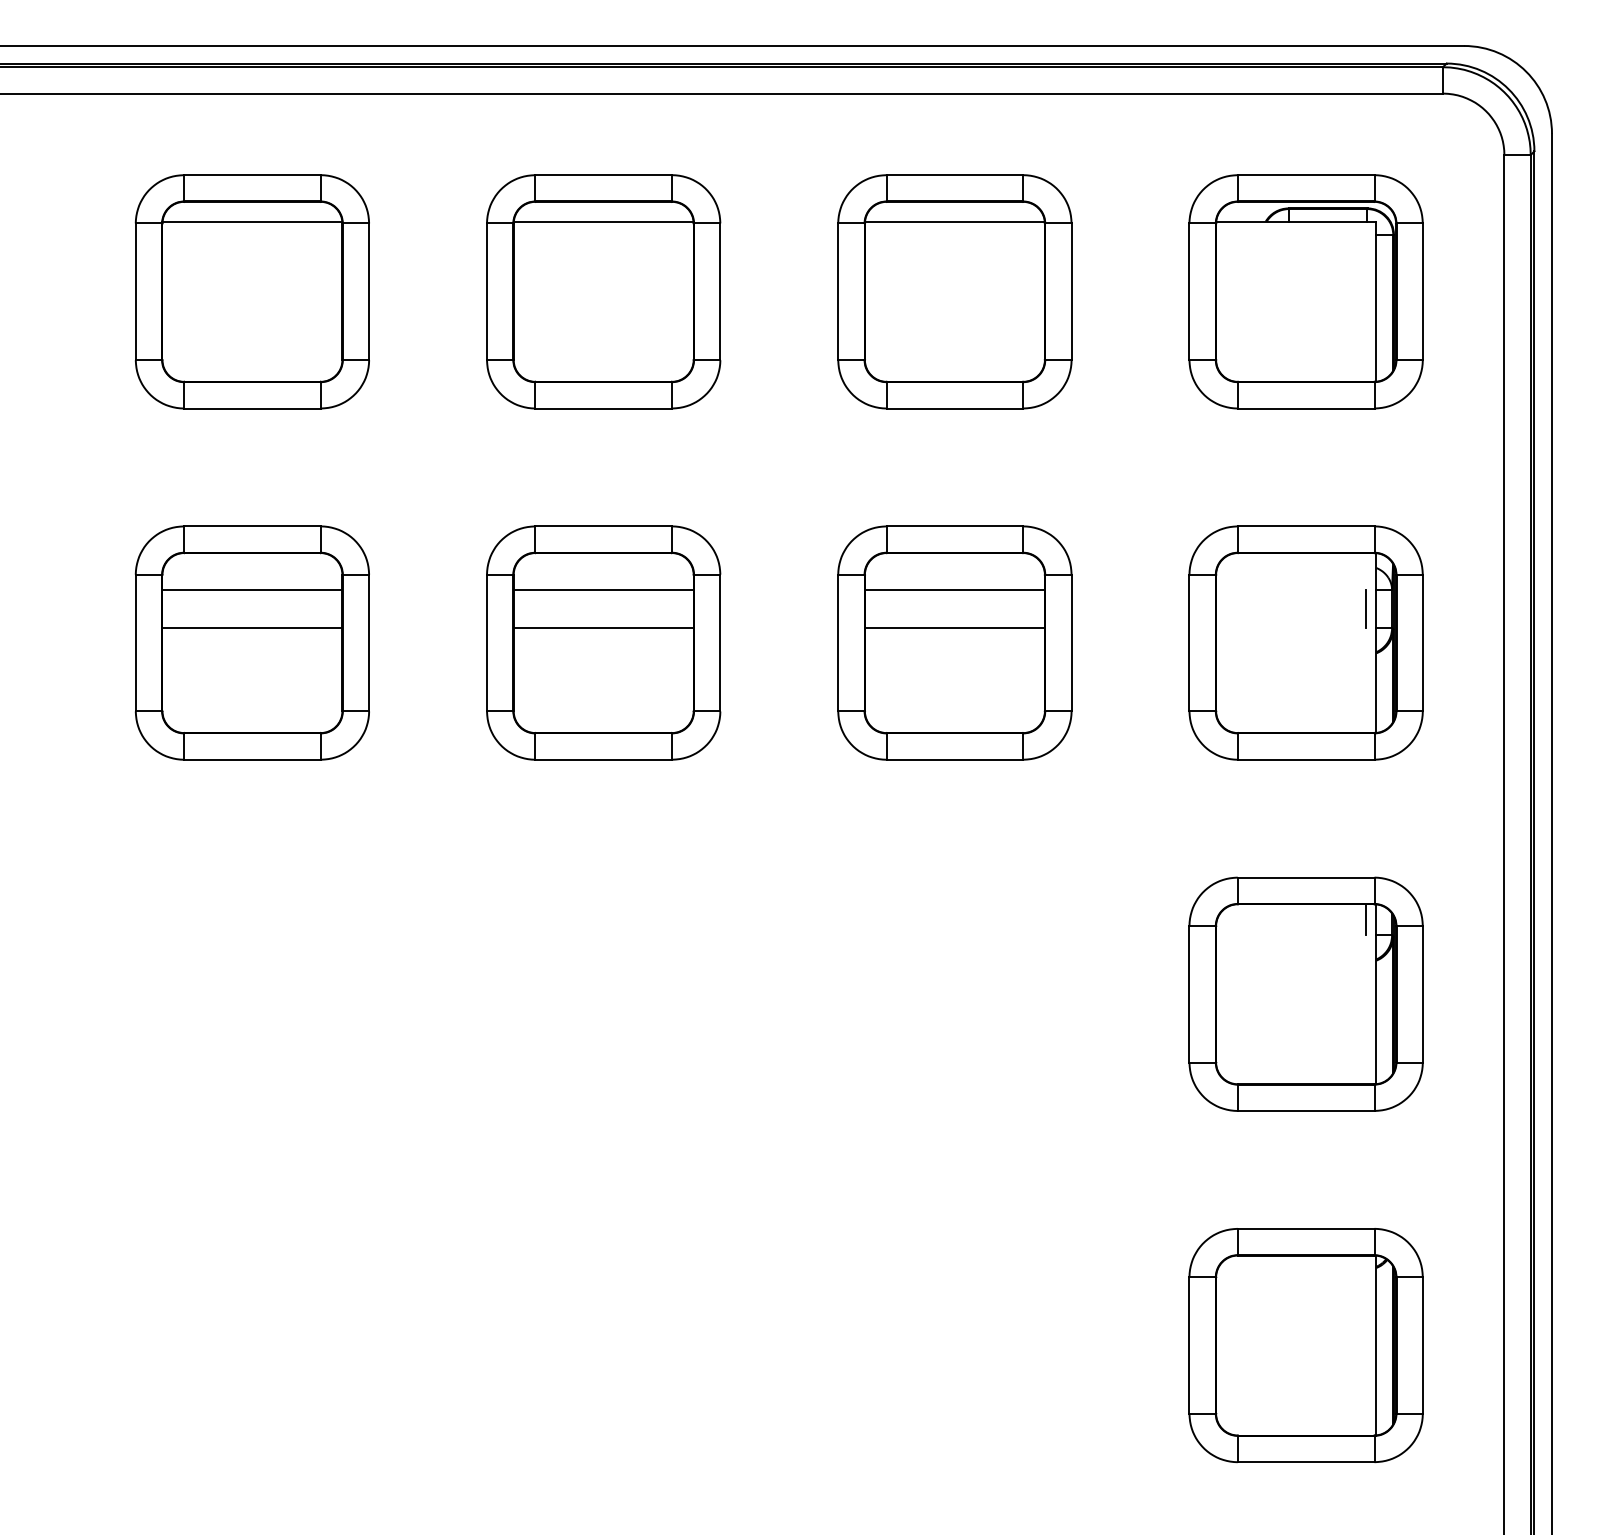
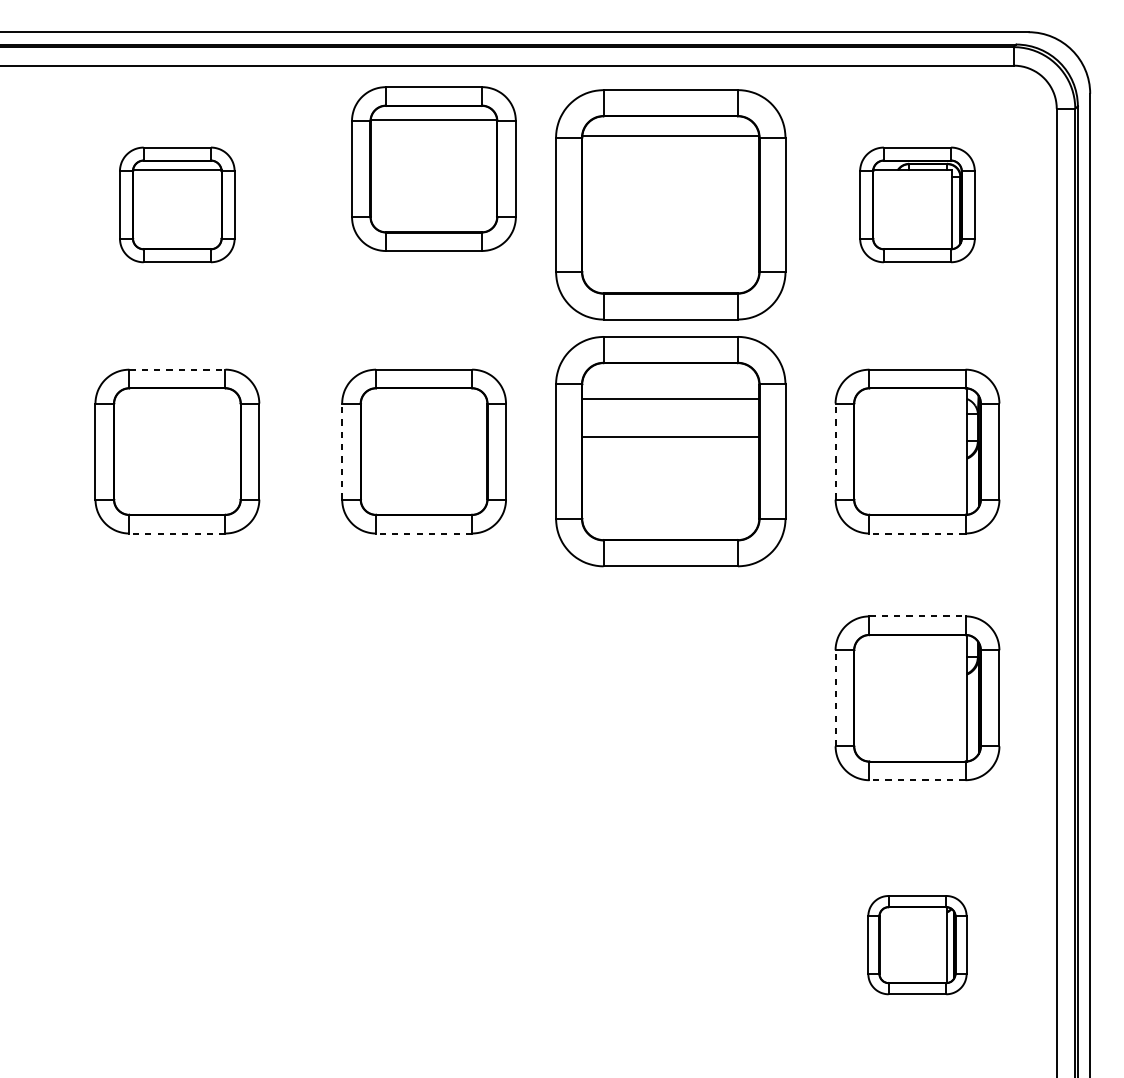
part: (251, 291) -> (176, 204), size x0.7
part: (603, 291) -> (433, 168), moved
part: (954, 291) -> (670, 204), size x1.4
part: (1305, 291) -> (917, 204), size x0.7
line: (252, 526) -> (177, 369), solid -> dashed
line: (252, 589) -> (177, 413), removed
line: (603, 589) -> (423, 413), removed
line: (1365, 608) -> (959, 427), removed
line: (252, 628) -> (177, 441), removed
line: (603, 628) -> (423, 441), removed
line: (486, 642) -> (341, 451), solid -> dashed
part: (954, 642) -> (670, 451), size x1.4
line: (1189, 642) -> (835, 451), solid -> dashed
line: (251, 759) -> (176, 533), solid -> dashed
line: (603, 759) -> (423, 533), solid -> dashed
line: (1305, 759) -> (917, 533), solid -> dashed
line: (1306, 877) -> (917, 616), solid -> dashed
line: (1365, 919) -> (959, 645), removed
line: (1189, 993) -> (835, 697), solid -> dashed
line: (1305, 1110) -> (917, 779), solid -> dashed
part: (1305, 1345) -> (917, 944), size x0.6

